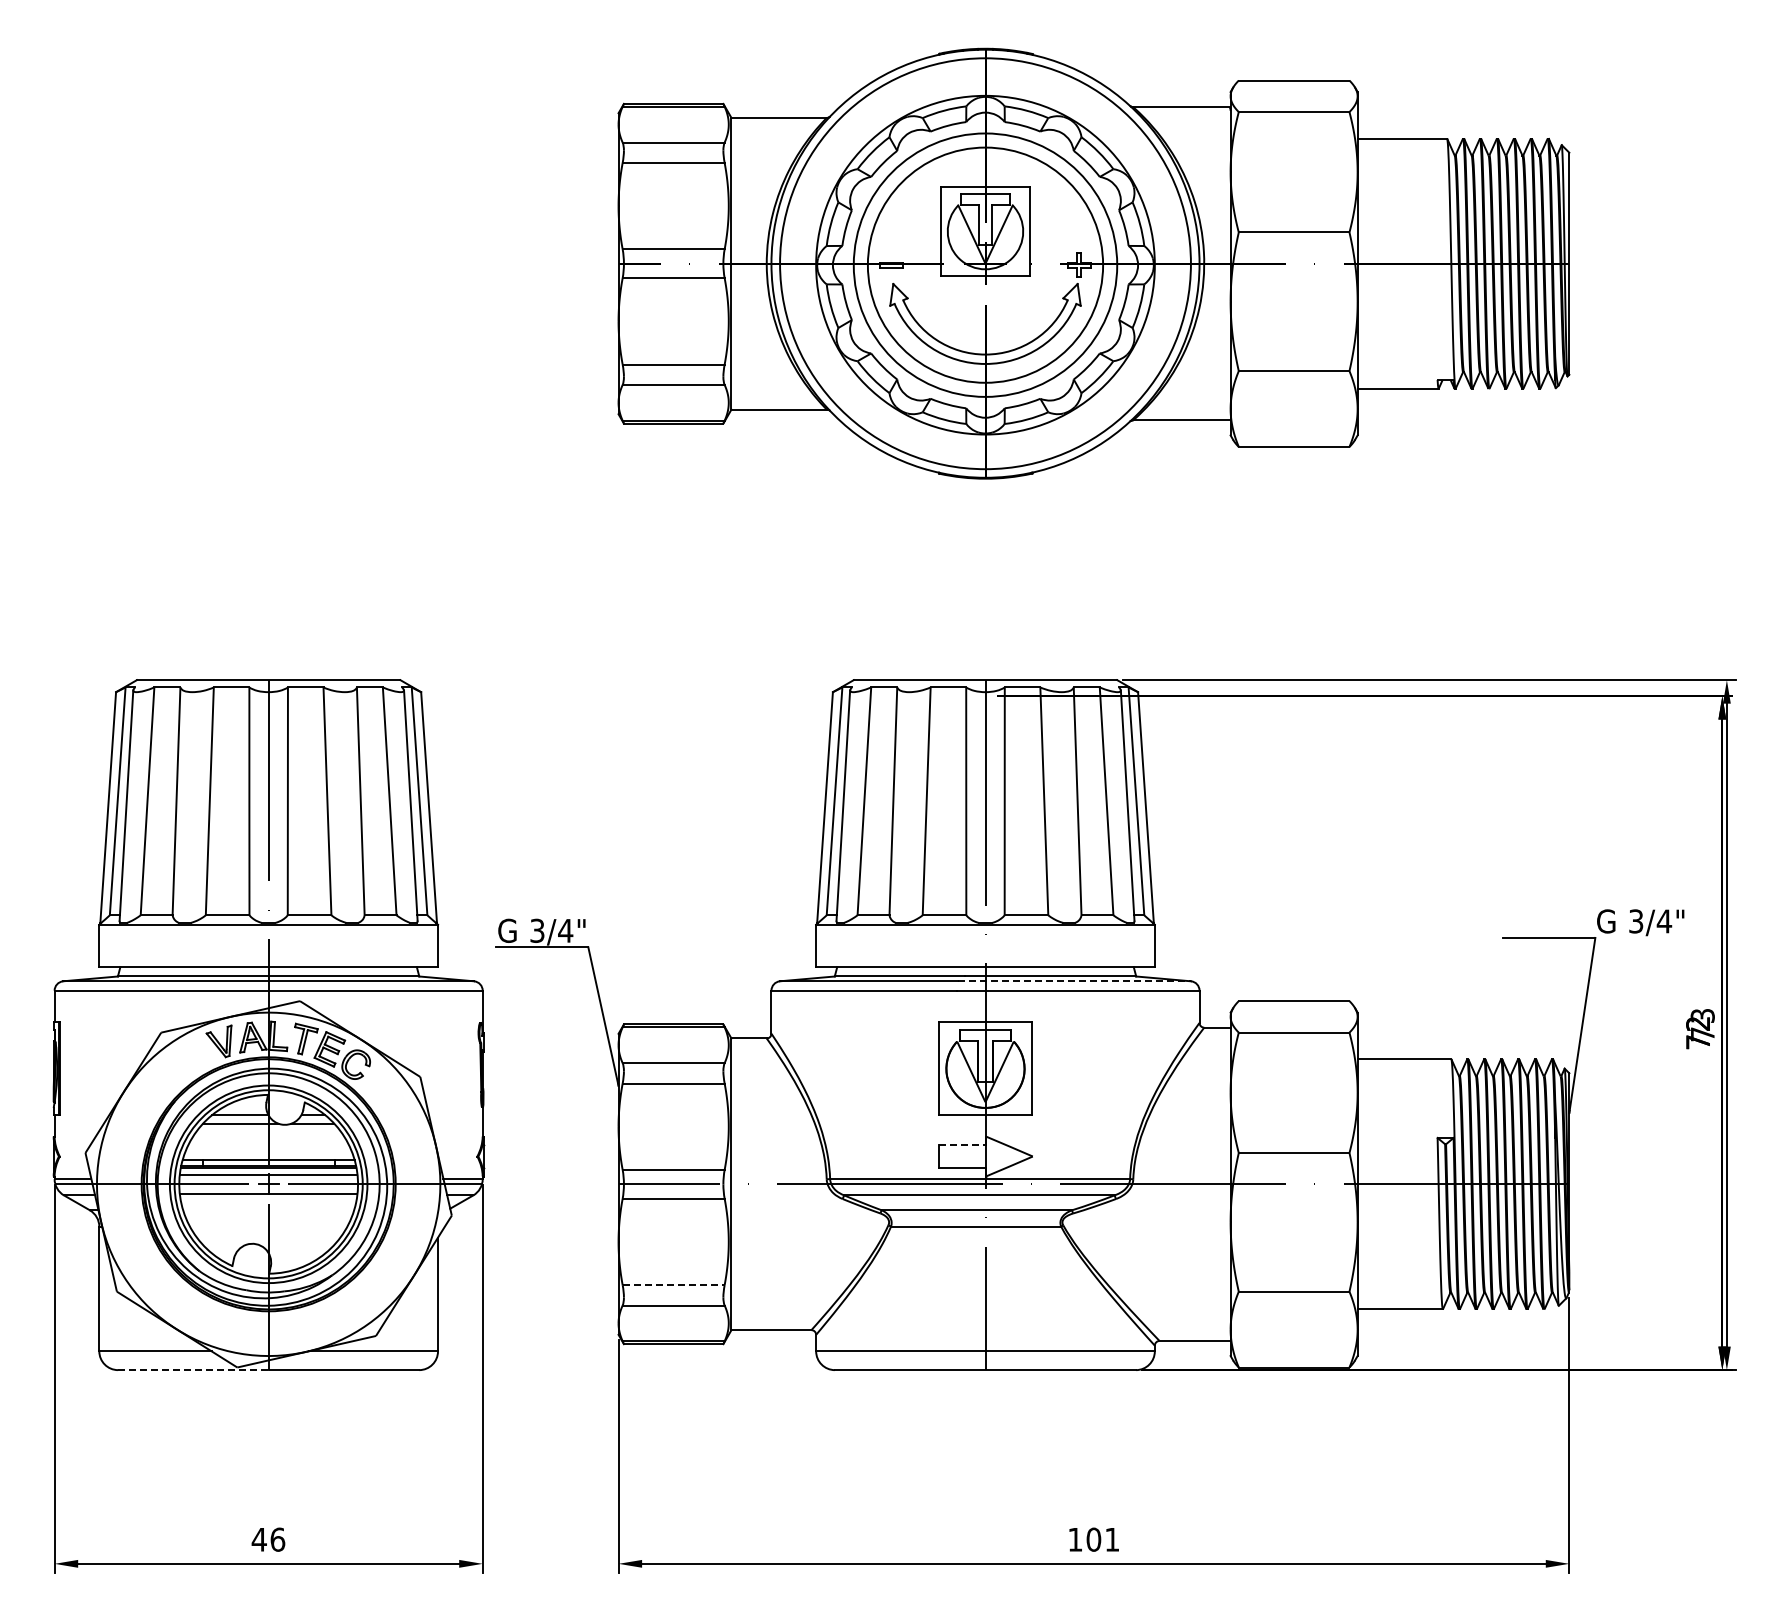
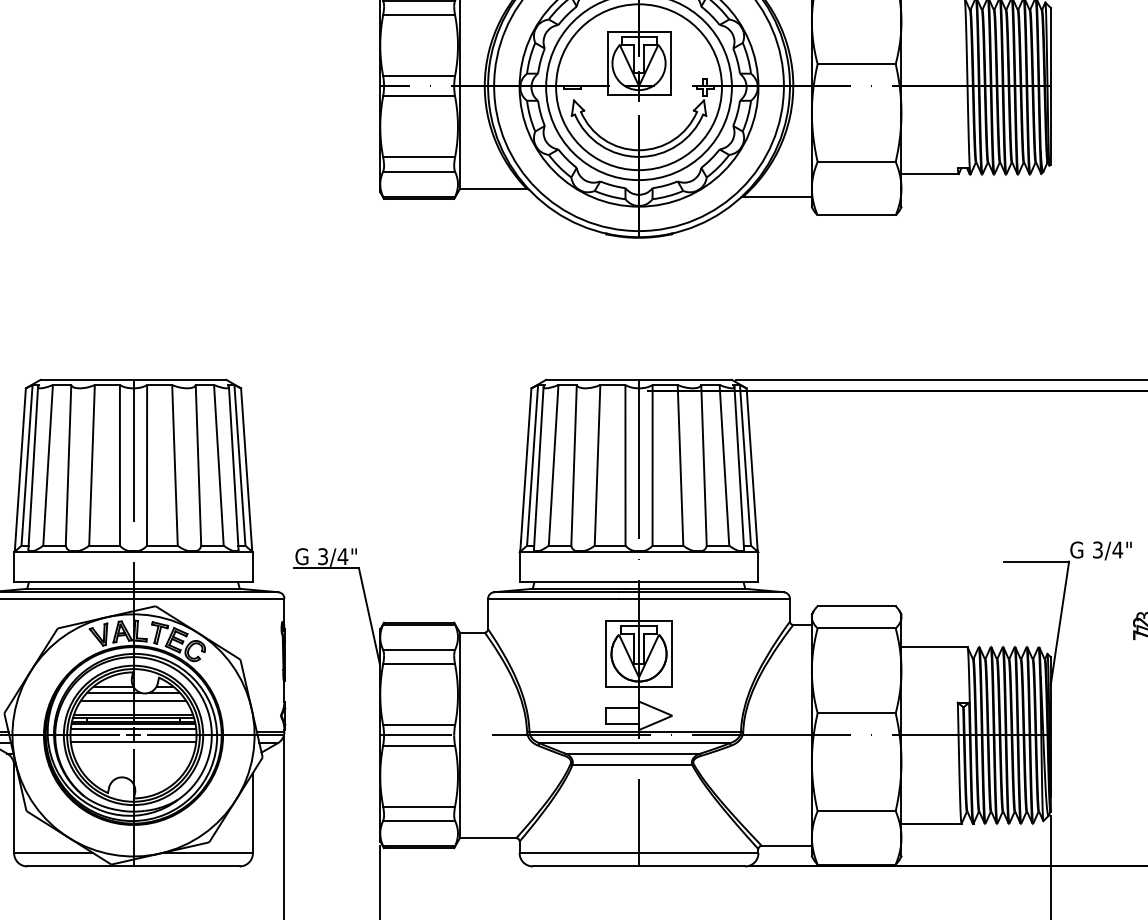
line: (1074, 981) -> (701, 592), dashed -> solid
line: (268, 1135) -> (133, 700), added
line: (962, 1145) -> (622, 708), dashed -> solid
line: (268, 1155) -> (133, 715), added
line: (673, 1285) -> (419, 806), dashed -> solid
line: (193, 1370) -> (80, 866), dashed -> solid

